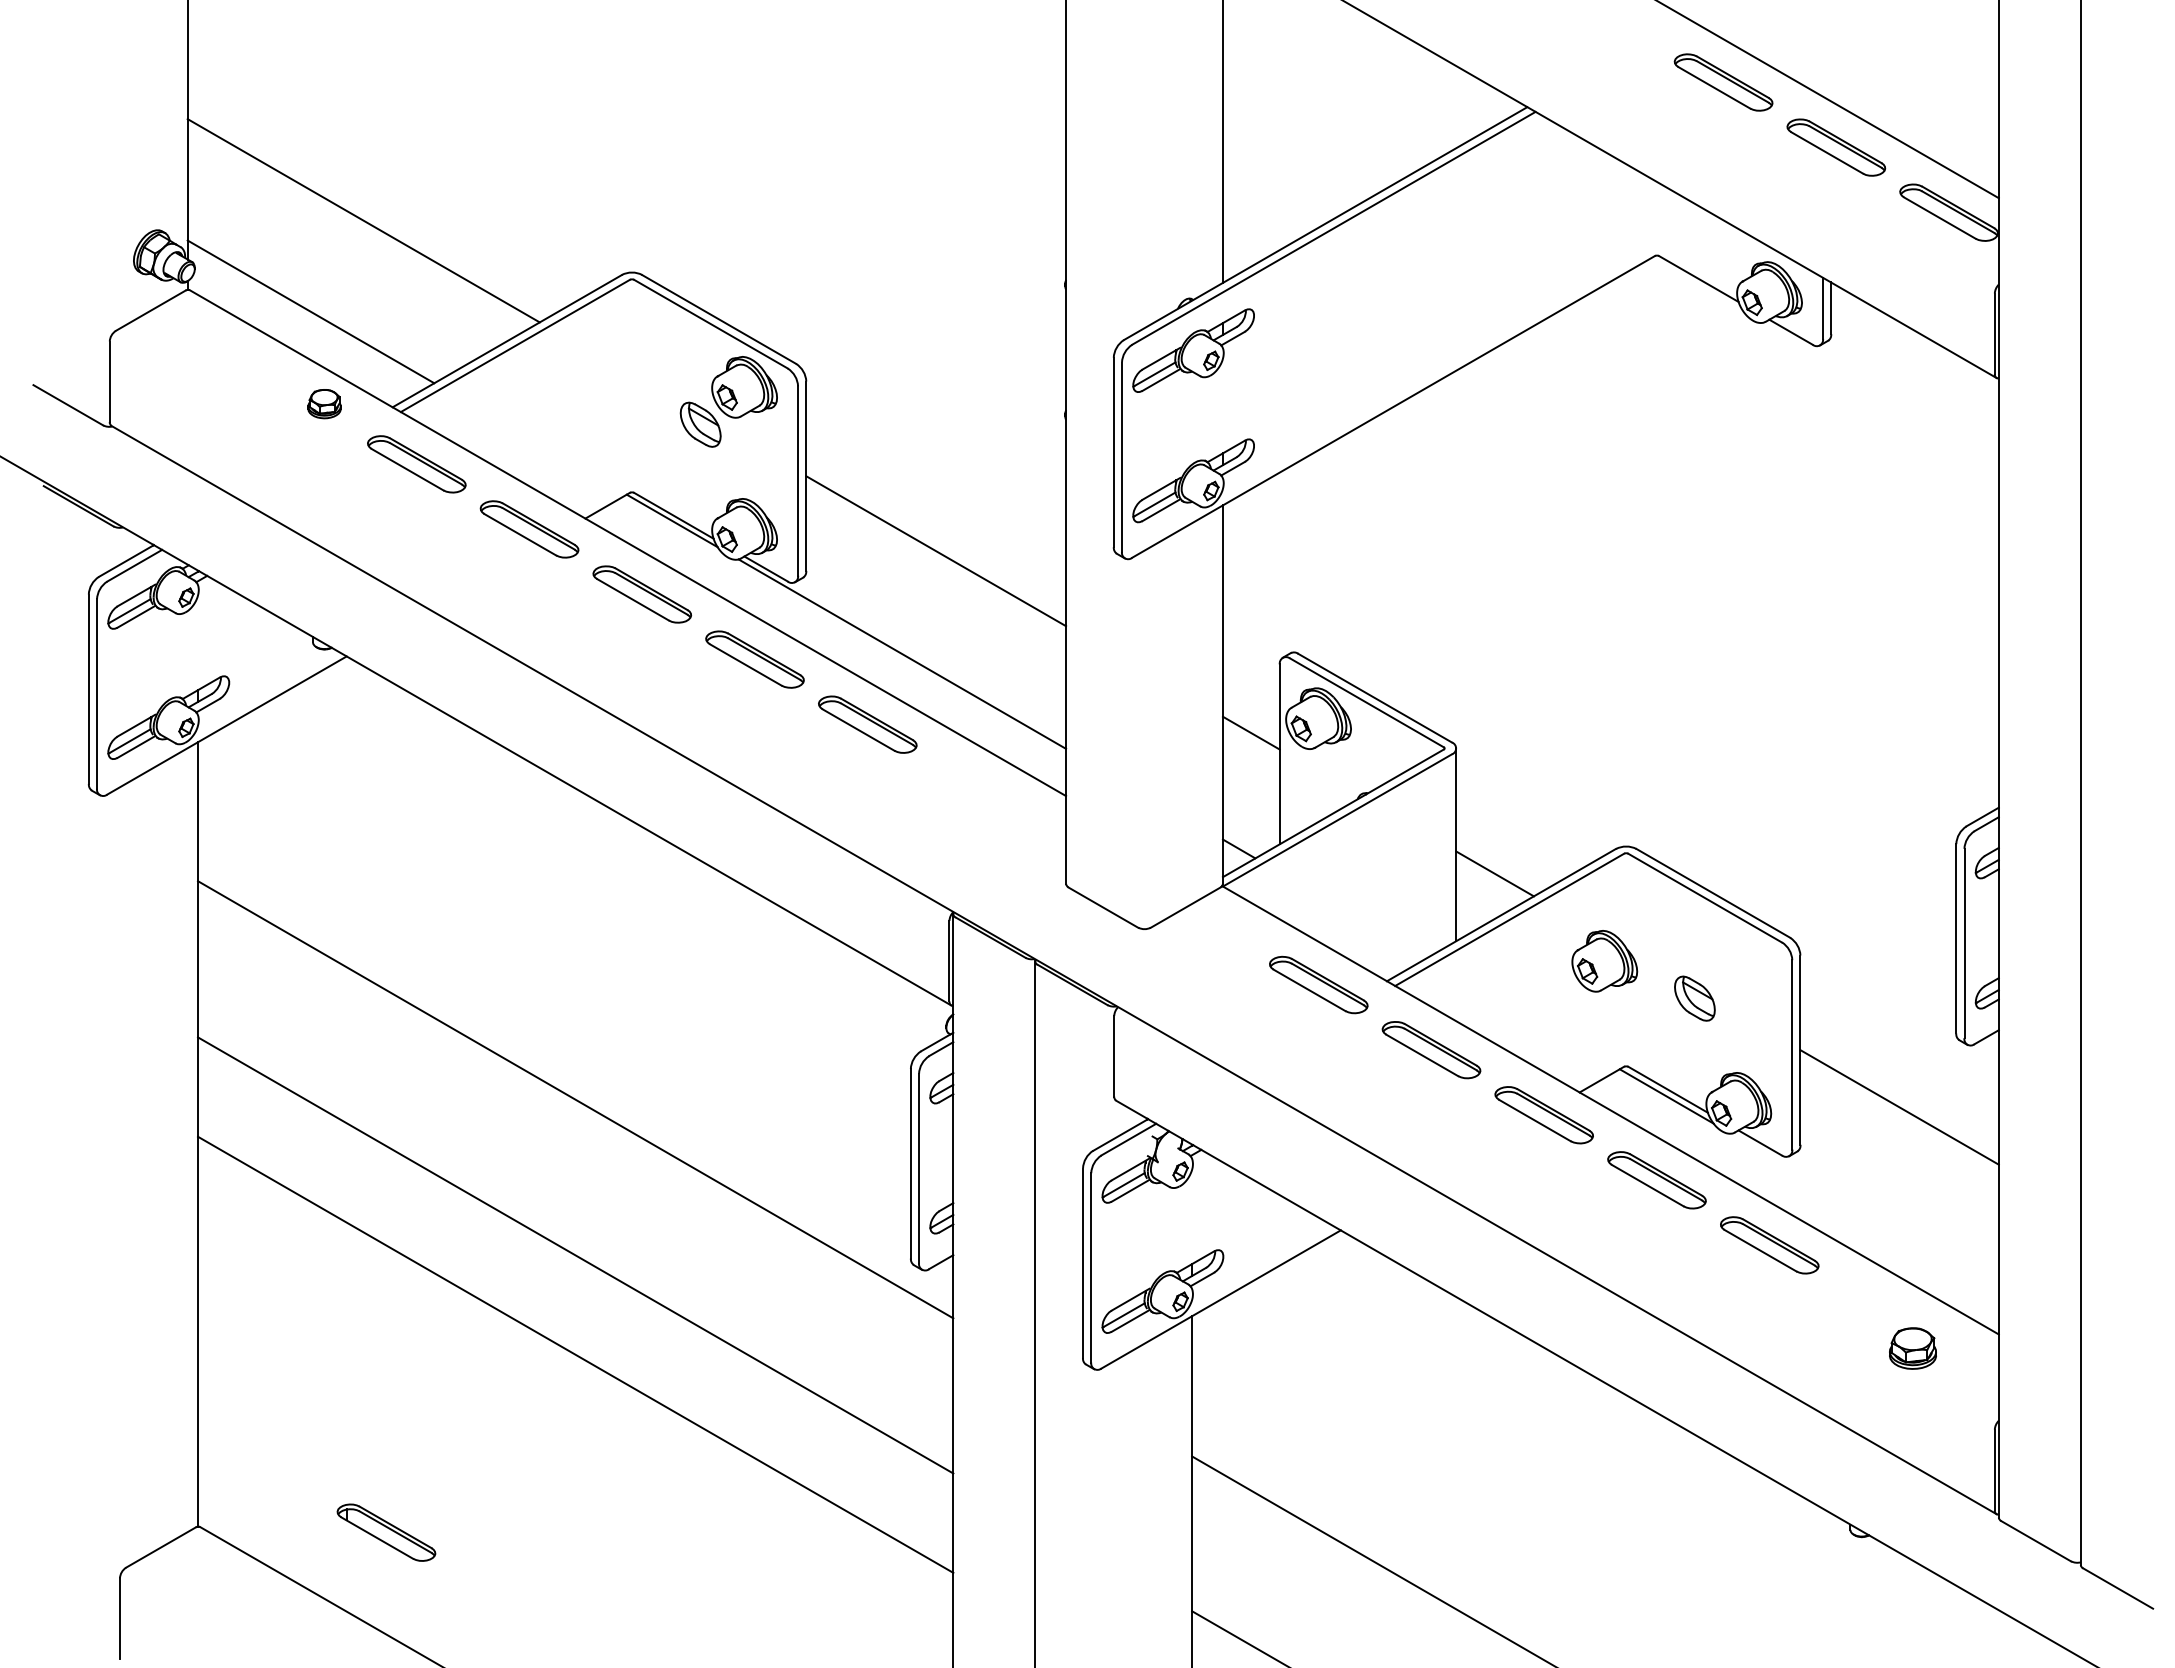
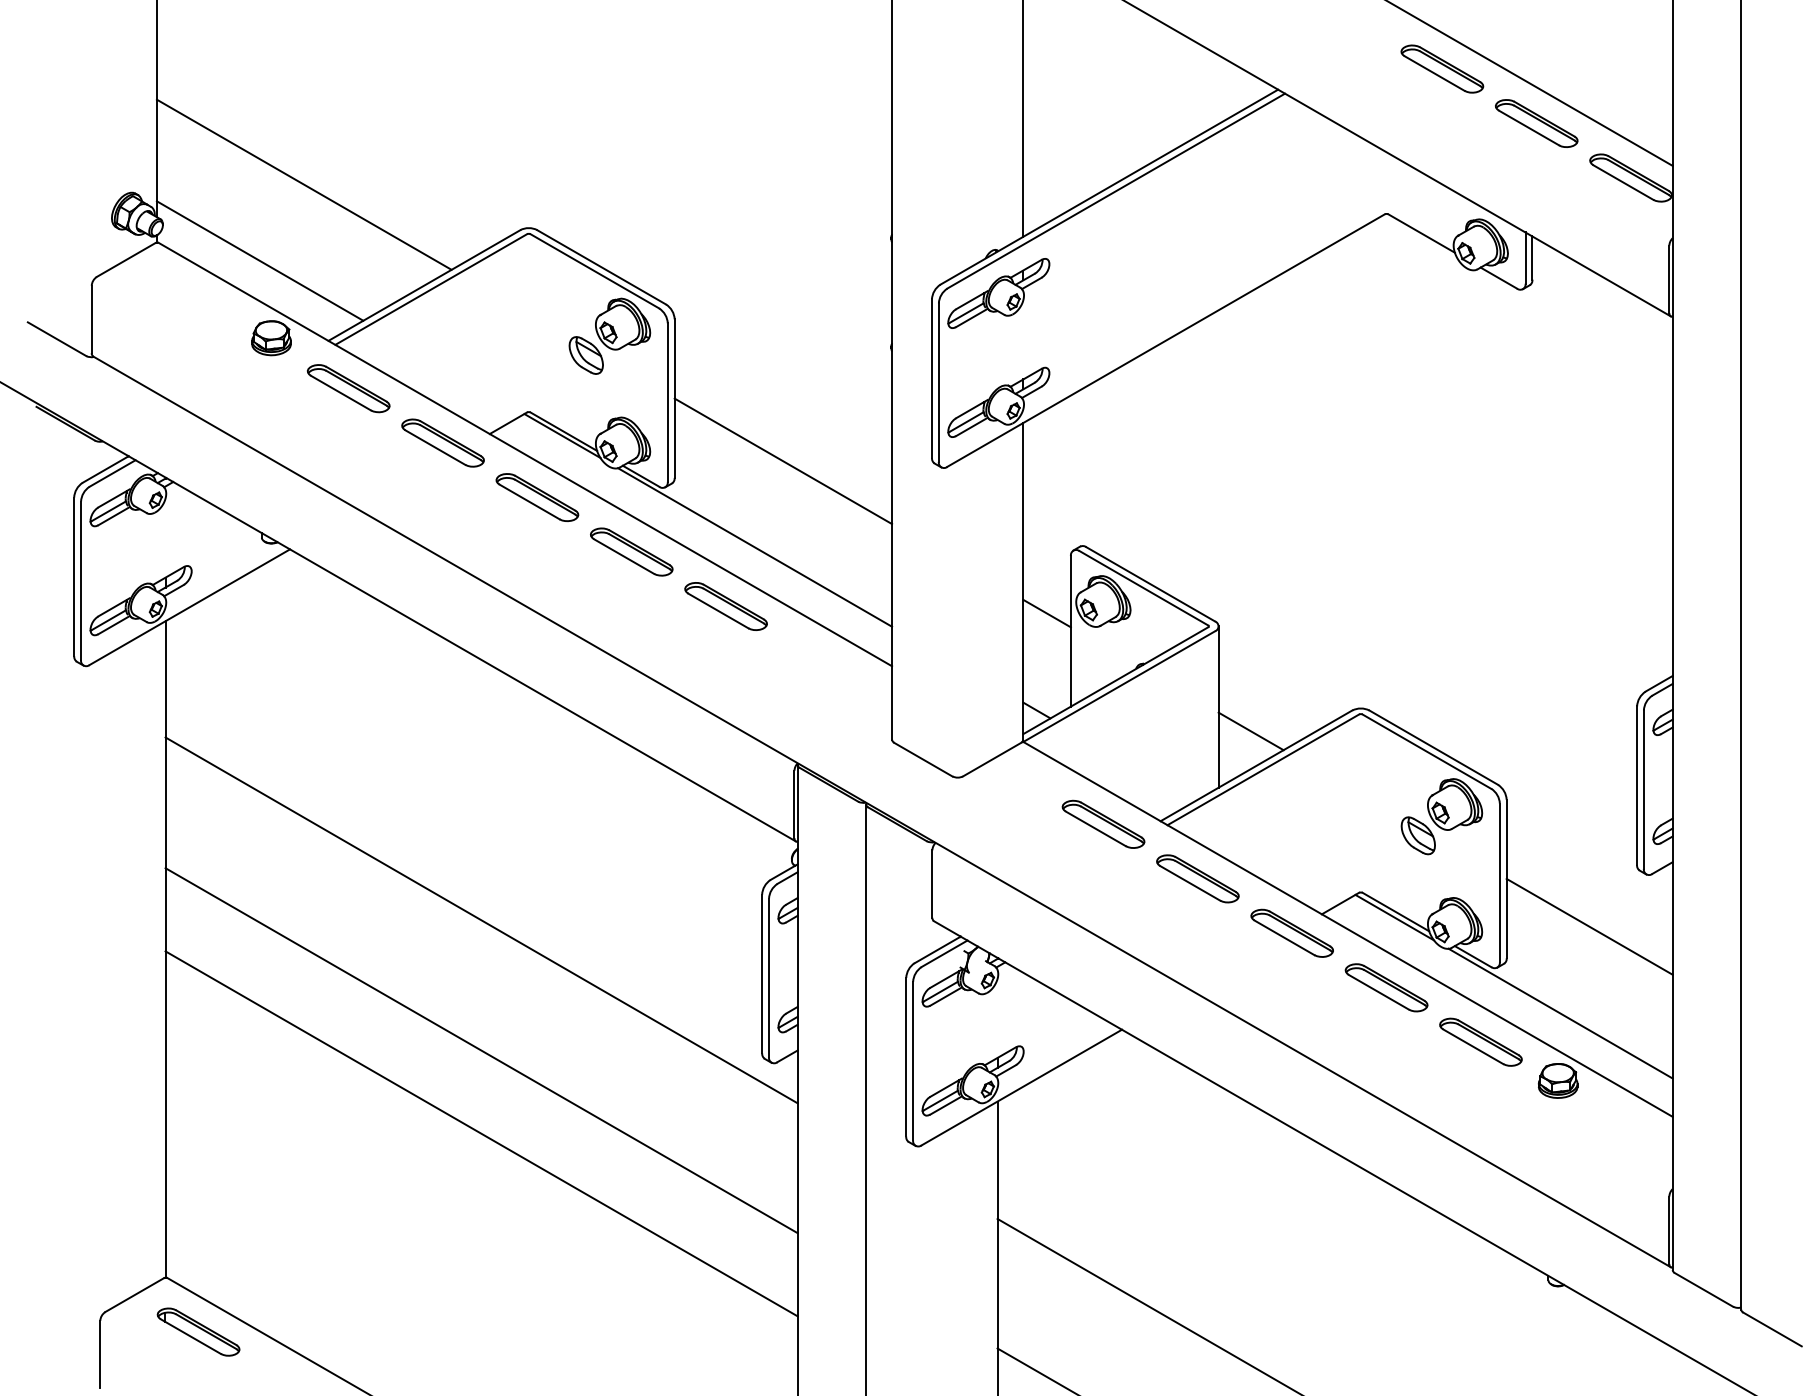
part: (324, 403) -> (271, 337), size x1.43
part: (1604, 961) -> (1454, 804), moved
line: (1864, 1210) -> (1560, 1013), added
part: (1912, 1348) -> (1557, 1080), moved
part: (386, 1532) -> (198, 1331), moved

